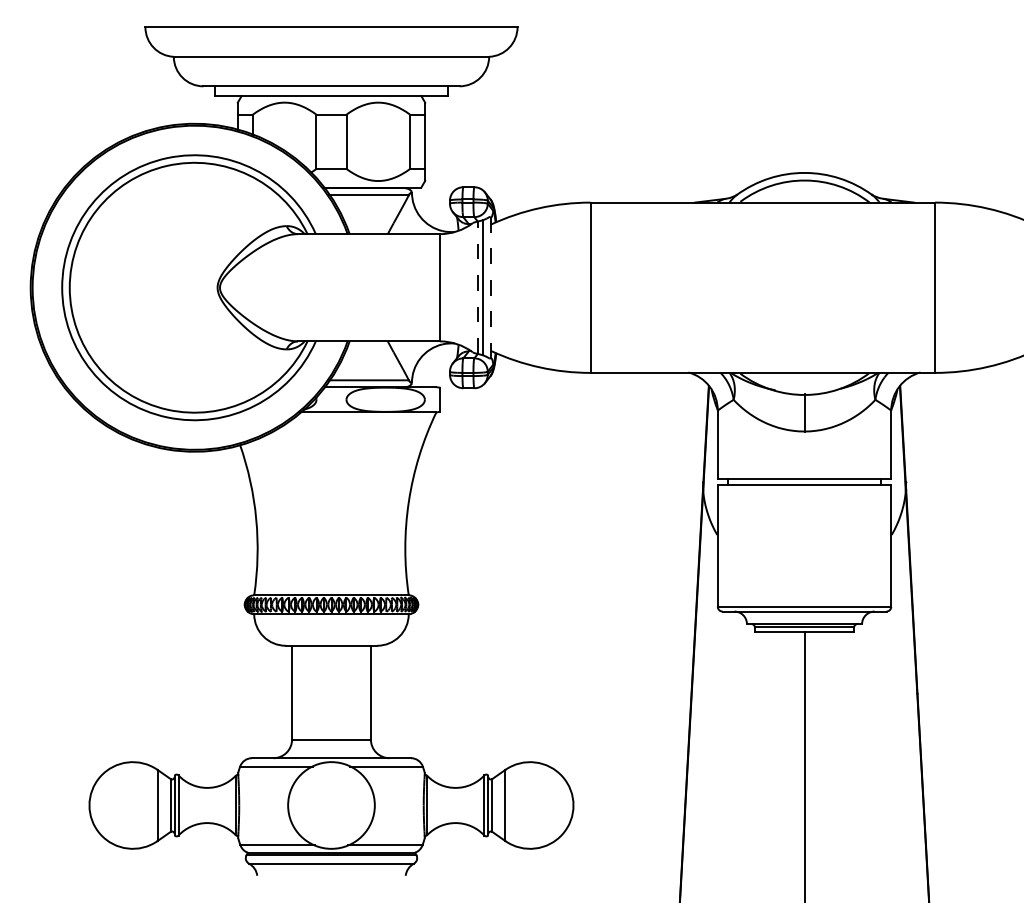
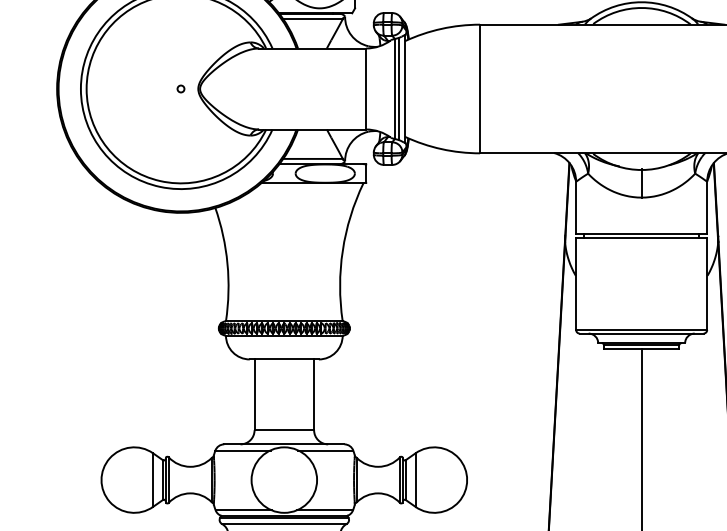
circle: (194, 287) -> (180, 88), added
line: (477, 287) -> (394, 88), dashed -> solid
line: (491, 287) -> (405, 88), dashed -> solid

